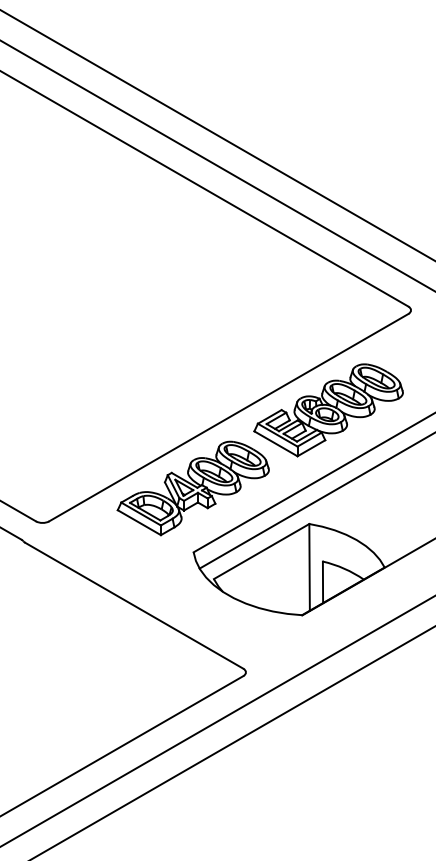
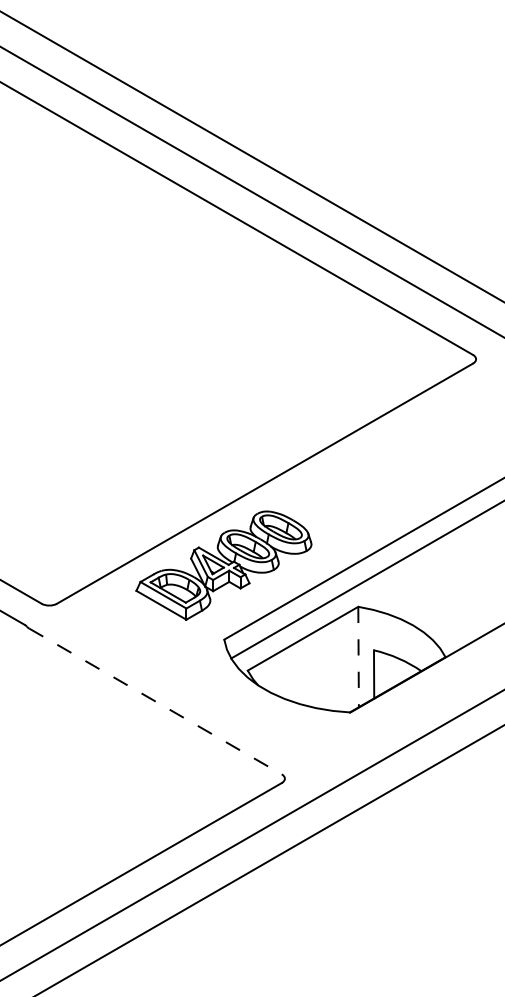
part: (328, 410) -> (380, 475), removed
line: (309, 567) -> (358, 657), solid -> dashed
line: (134, 605) -> (155, 701), solid -> dashed

